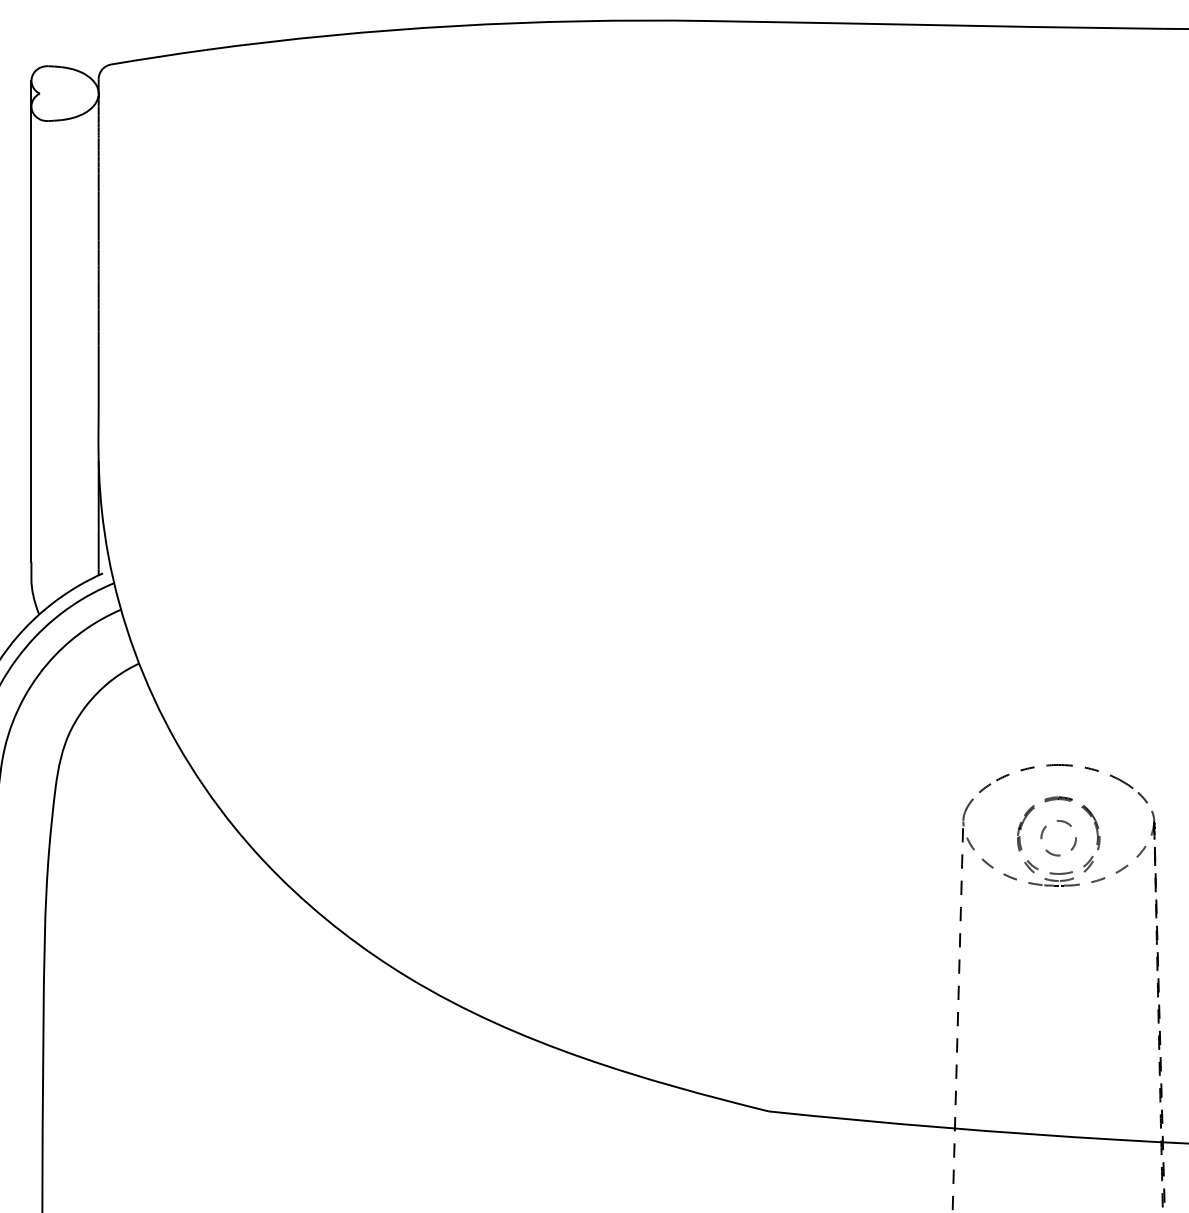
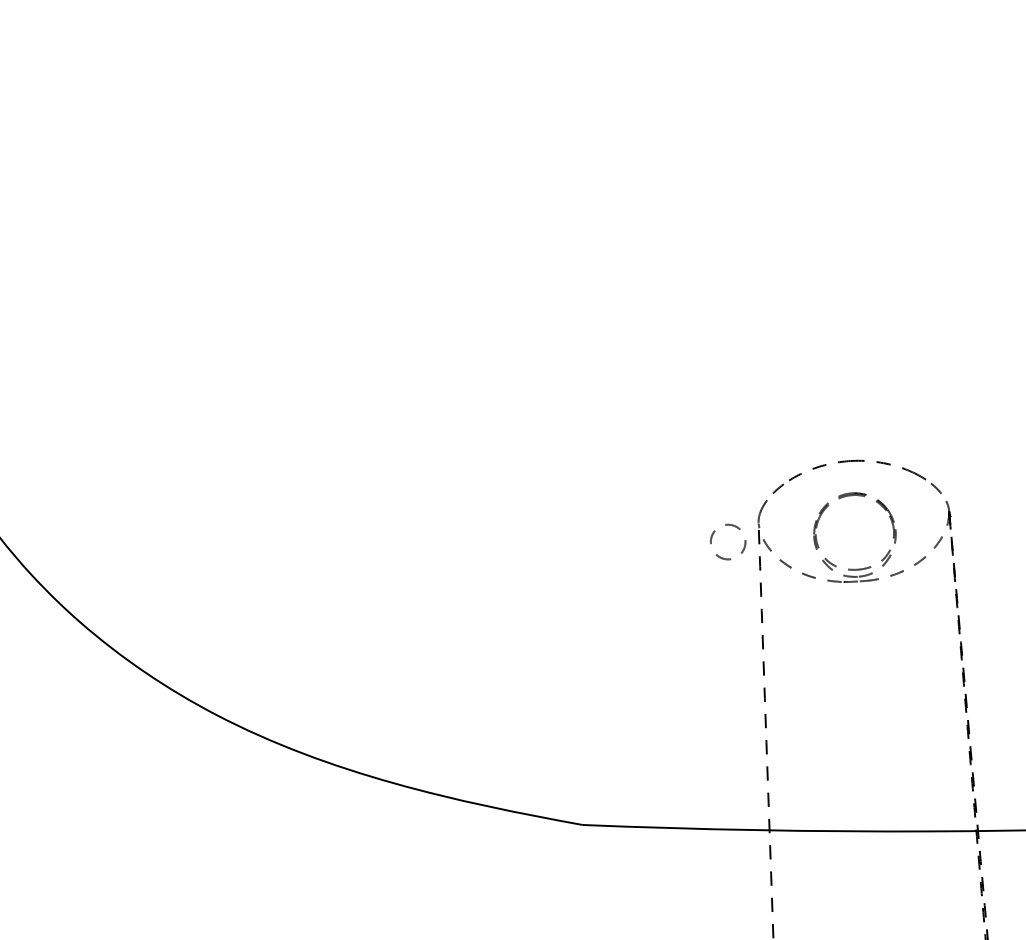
part: (1048, 850) -> (718, 554), moved

